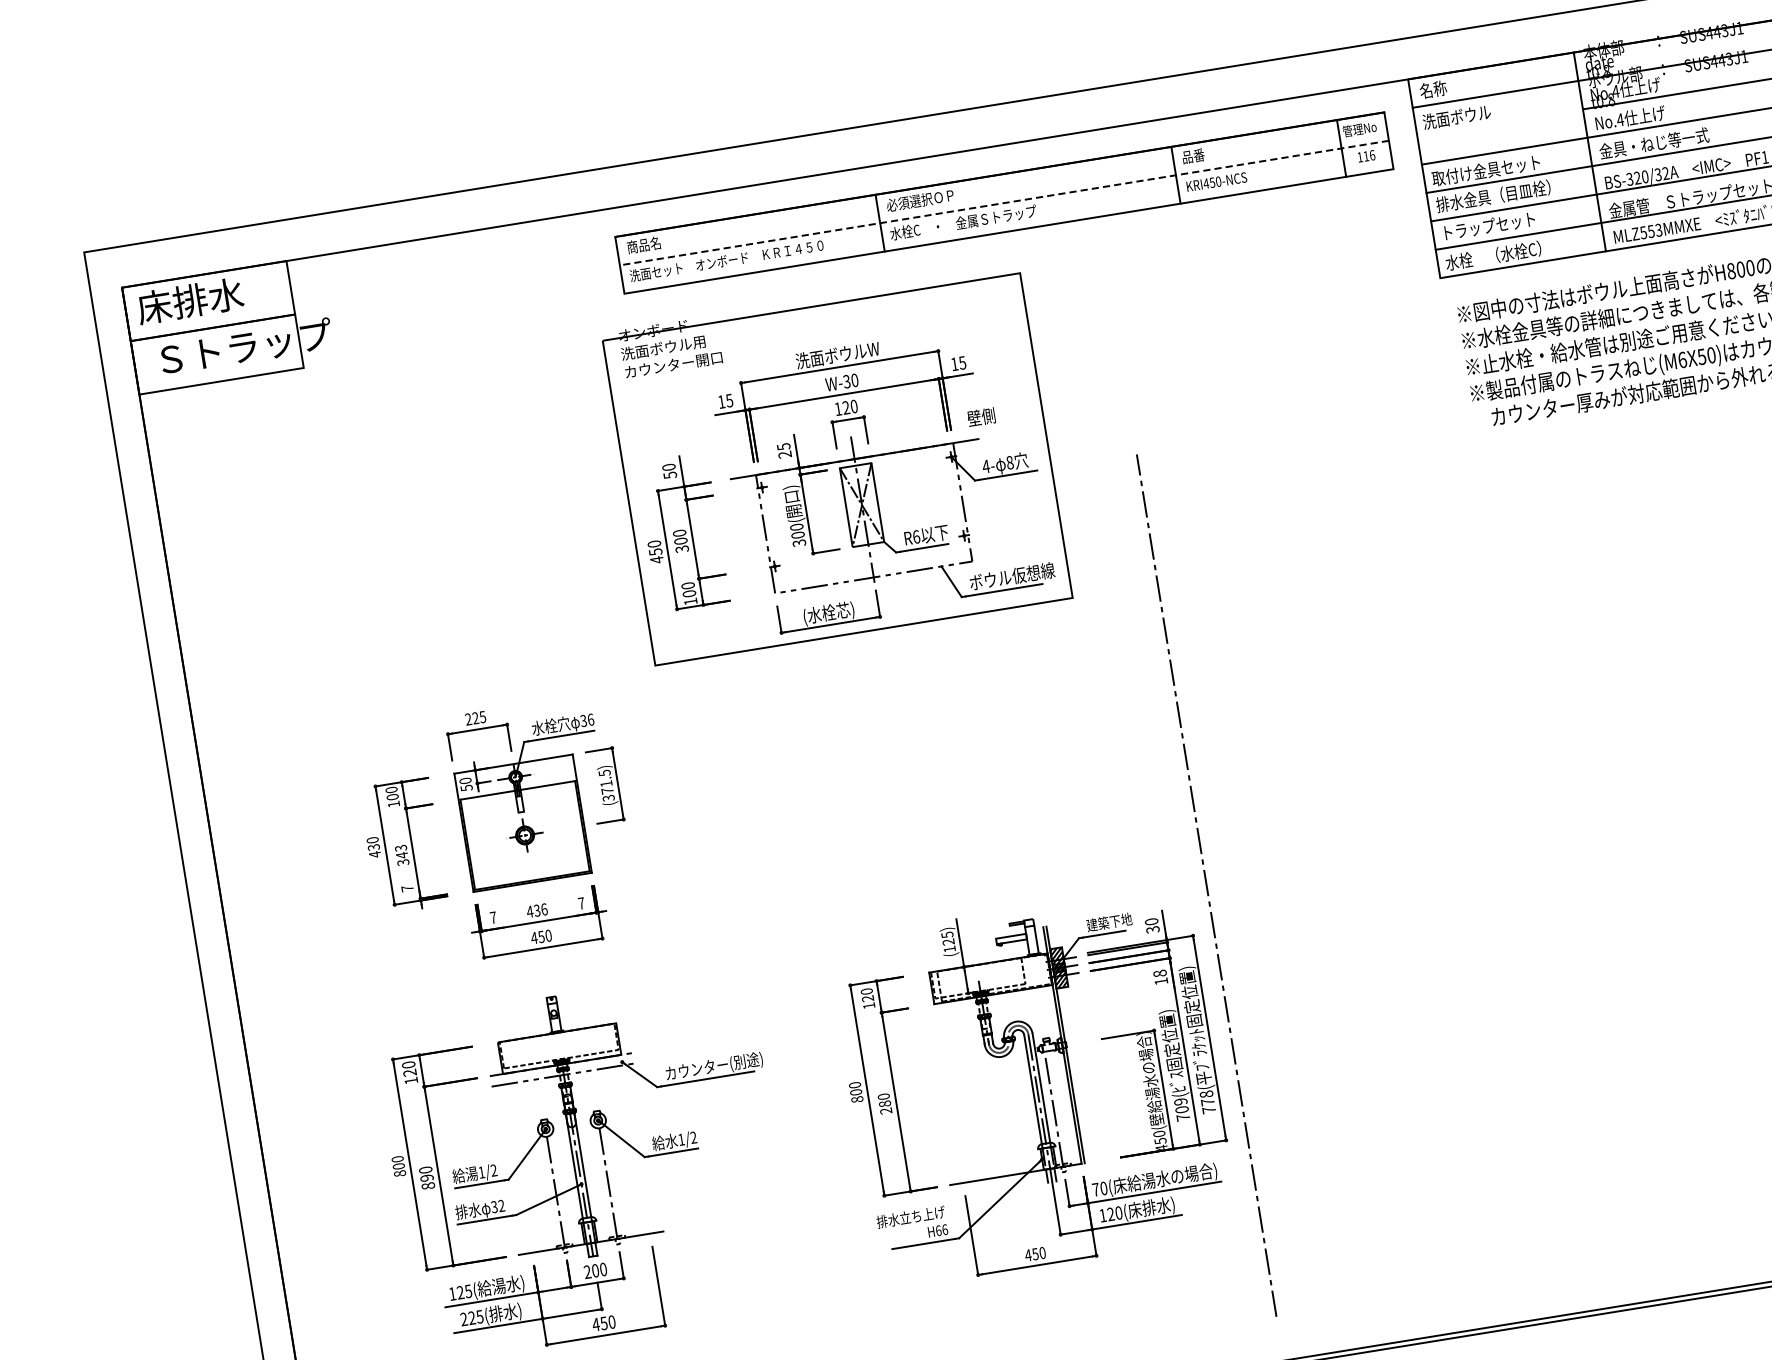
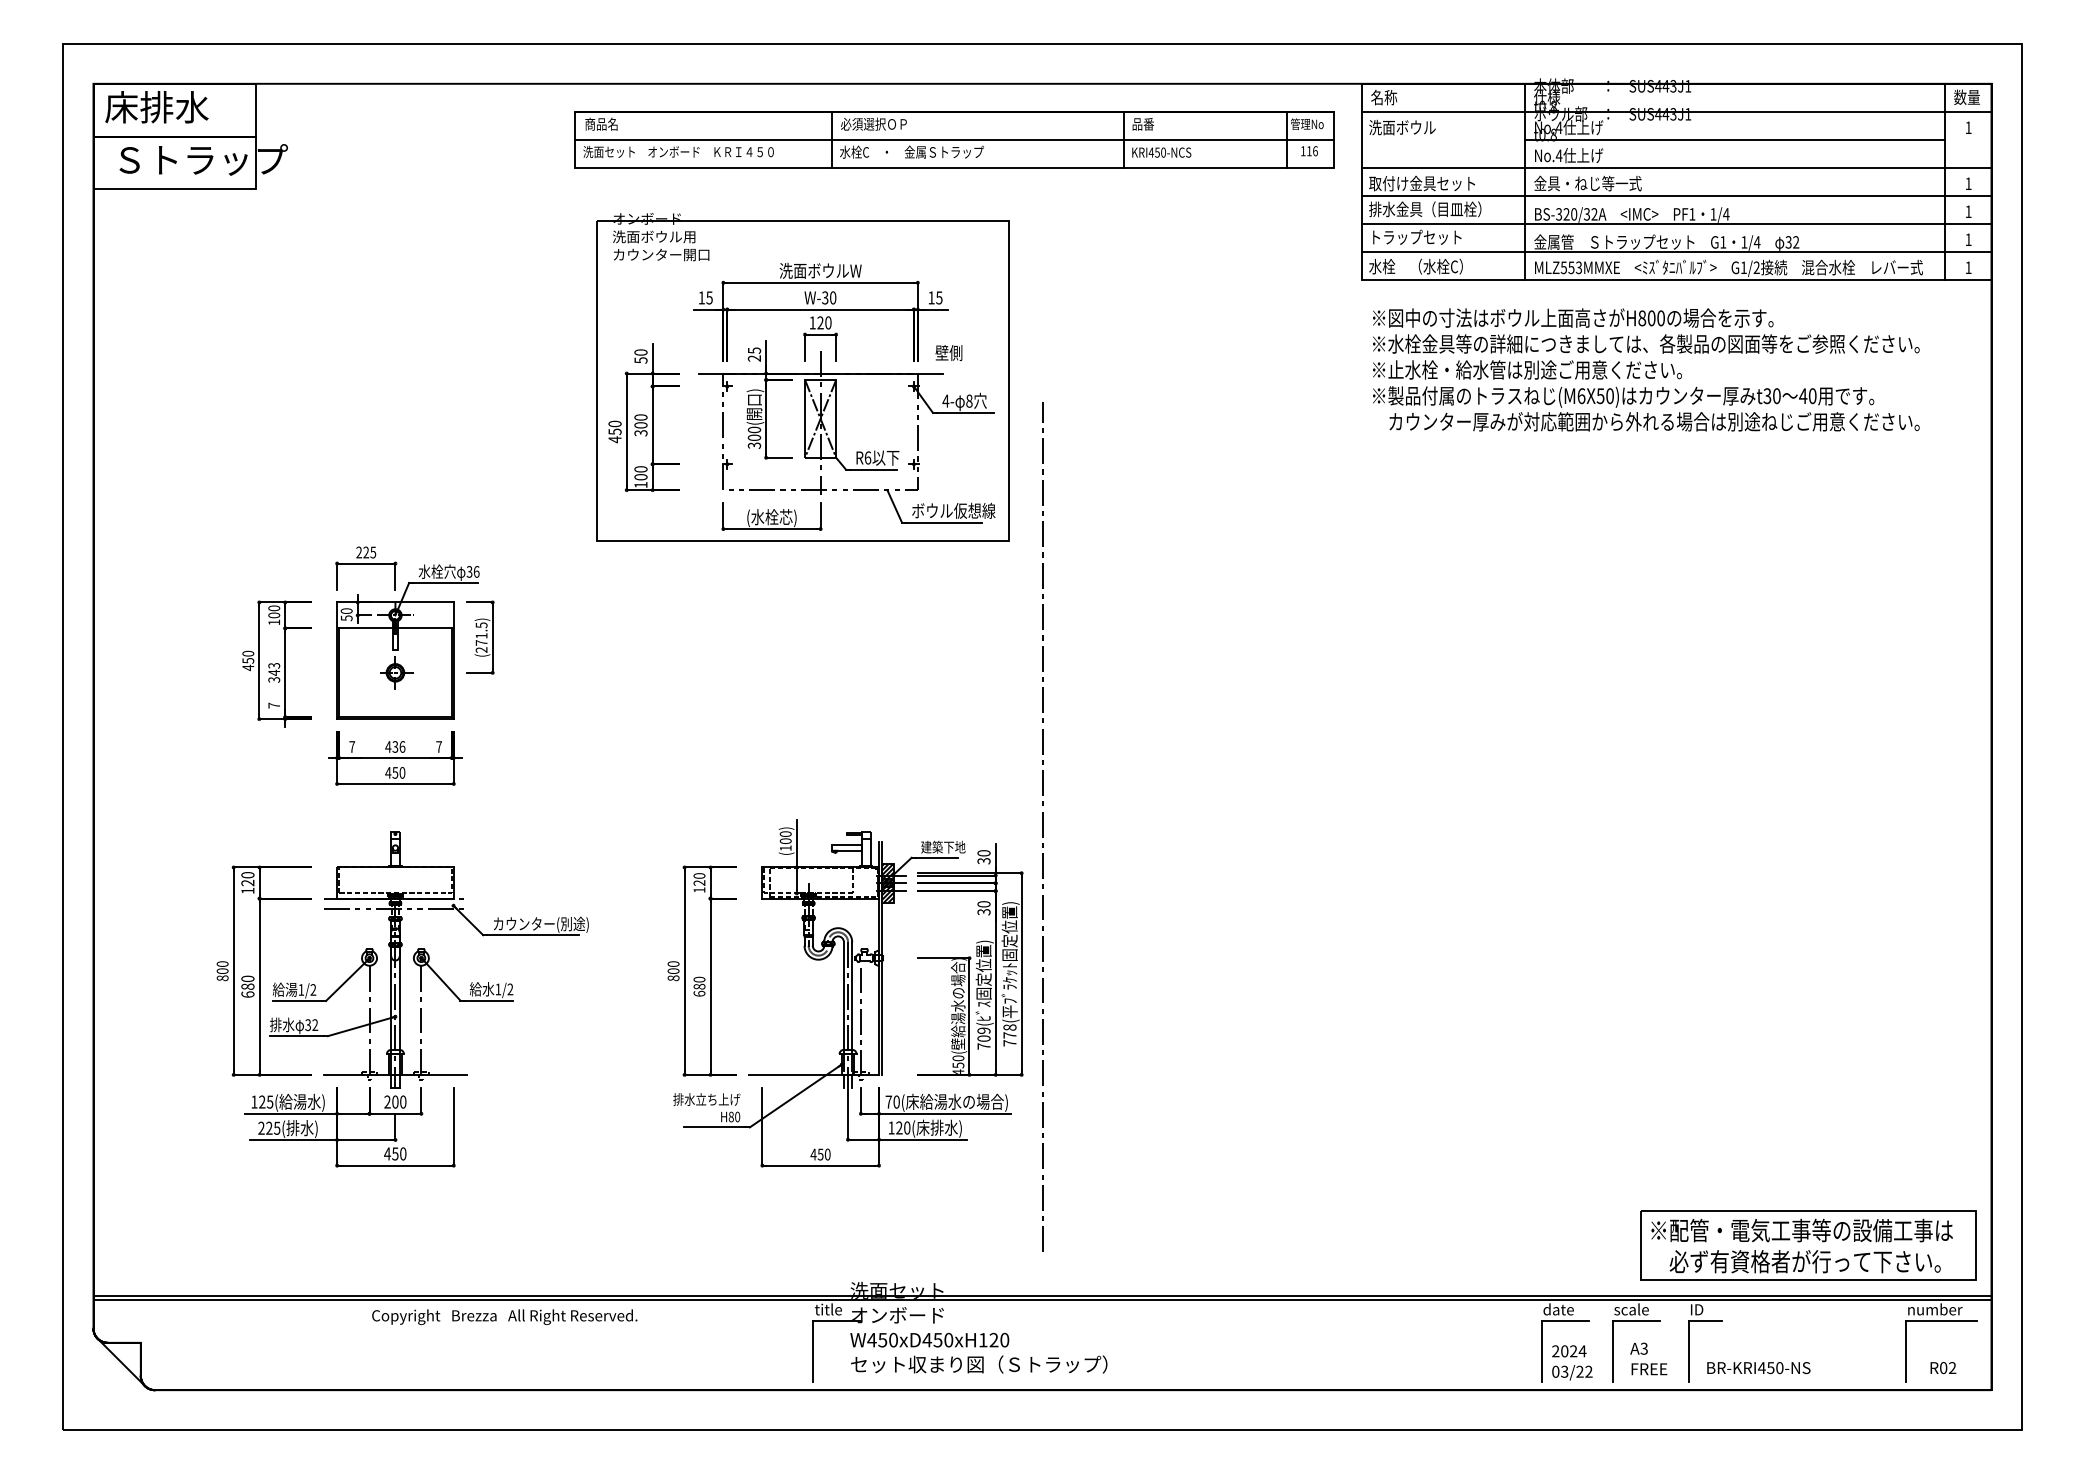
text: (1598, 62) -> (1547, 97), date -> 仕様
line: (1003, 202) -> (953, 139), dashed -> solid
part: (836, 465) -> (802, 376), moved
text: (608, 797) -> (481, 649), (371.5) -> (271.5)
text: (373, 847) -> (247, 660), 430 -> 450
text: (947, 938) -> (785, 837), (125) -> (100)
text: (1160, 977) -> (983, 908), 18 -> 30
text: (886, 1110) -> (699, 993), 280 -> 680
text: (427, 1181) -> (247, 990), 890 -> 680
text: (941, 1229) -> (734, 1116), H66 -> H80

